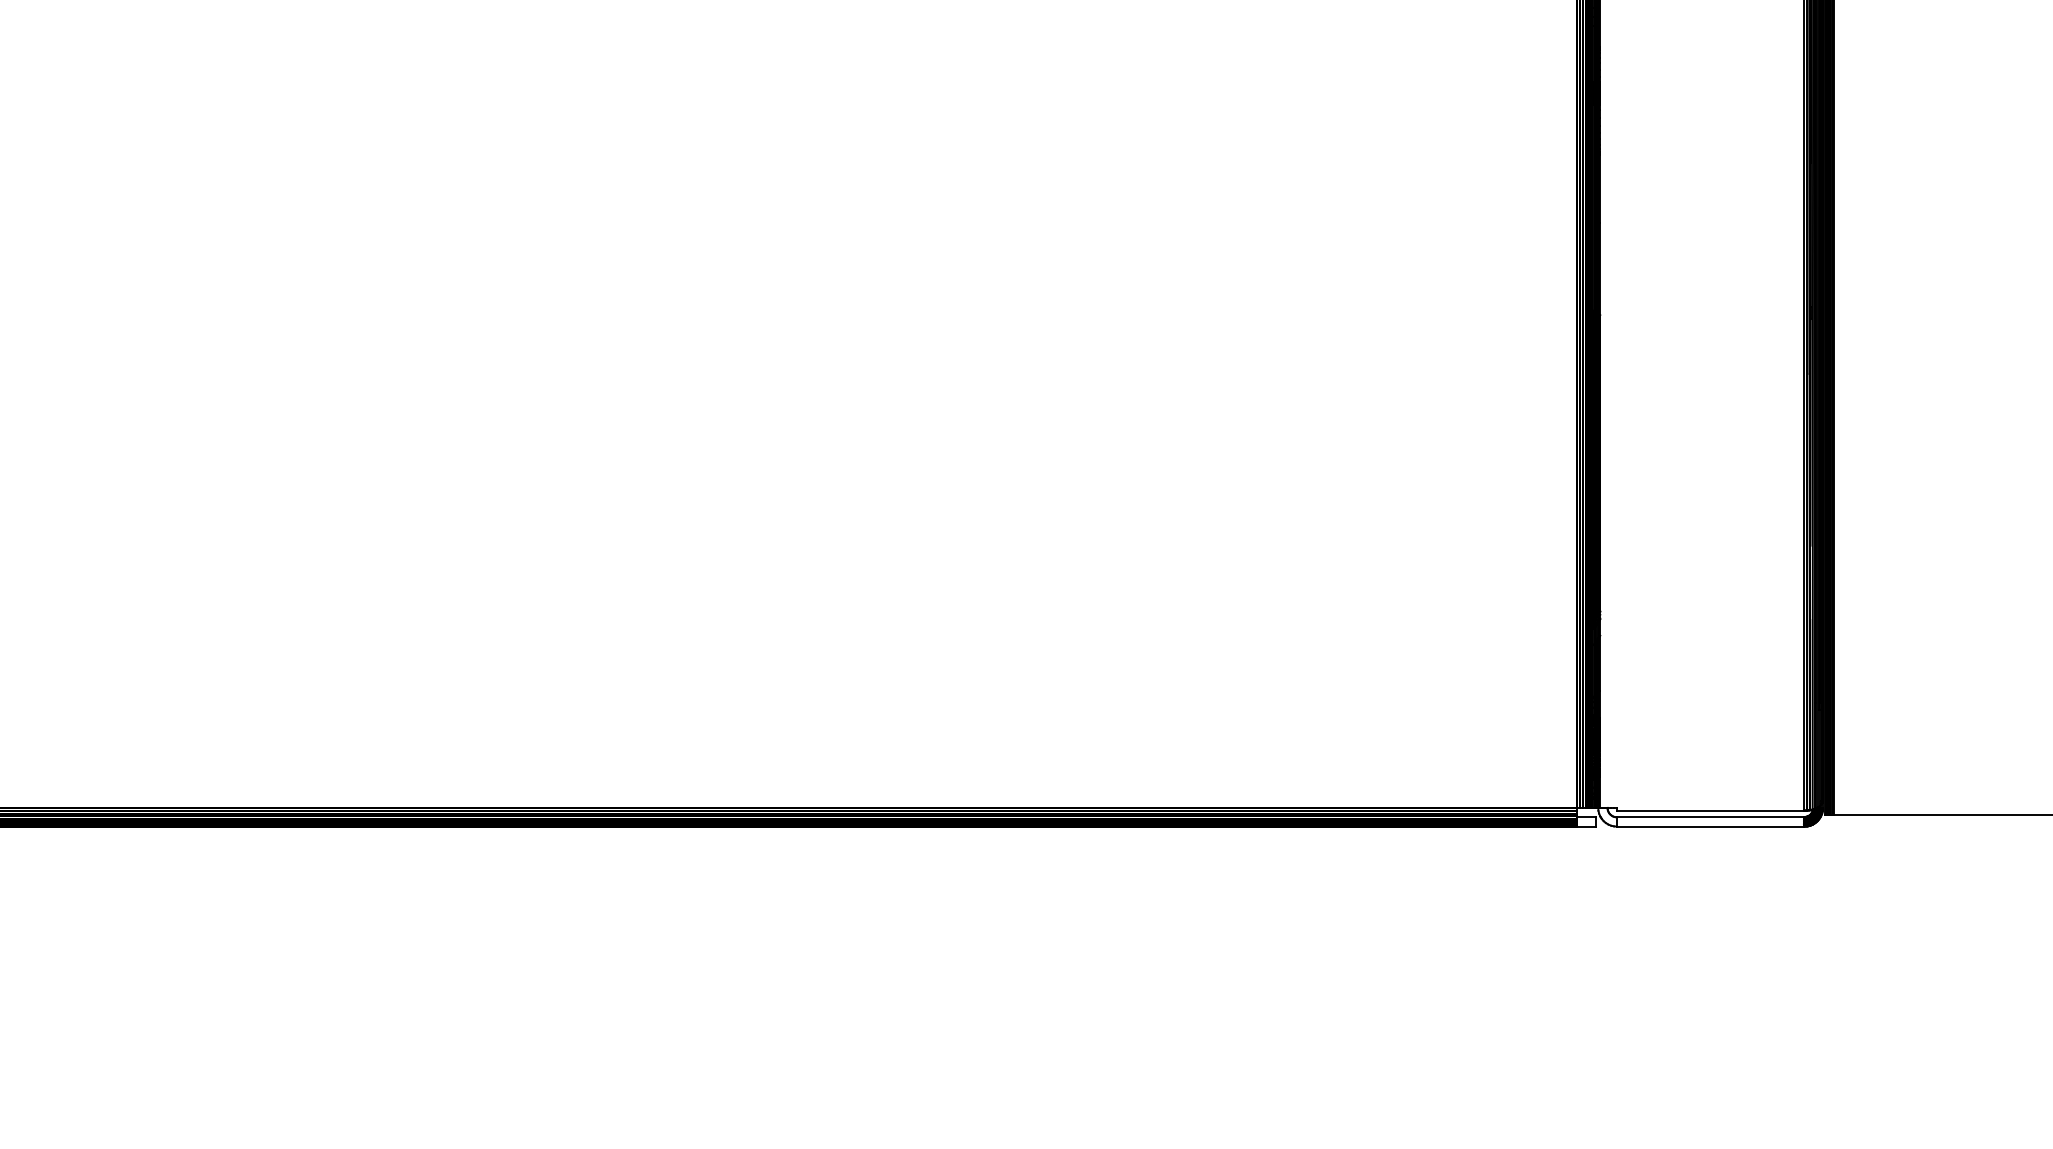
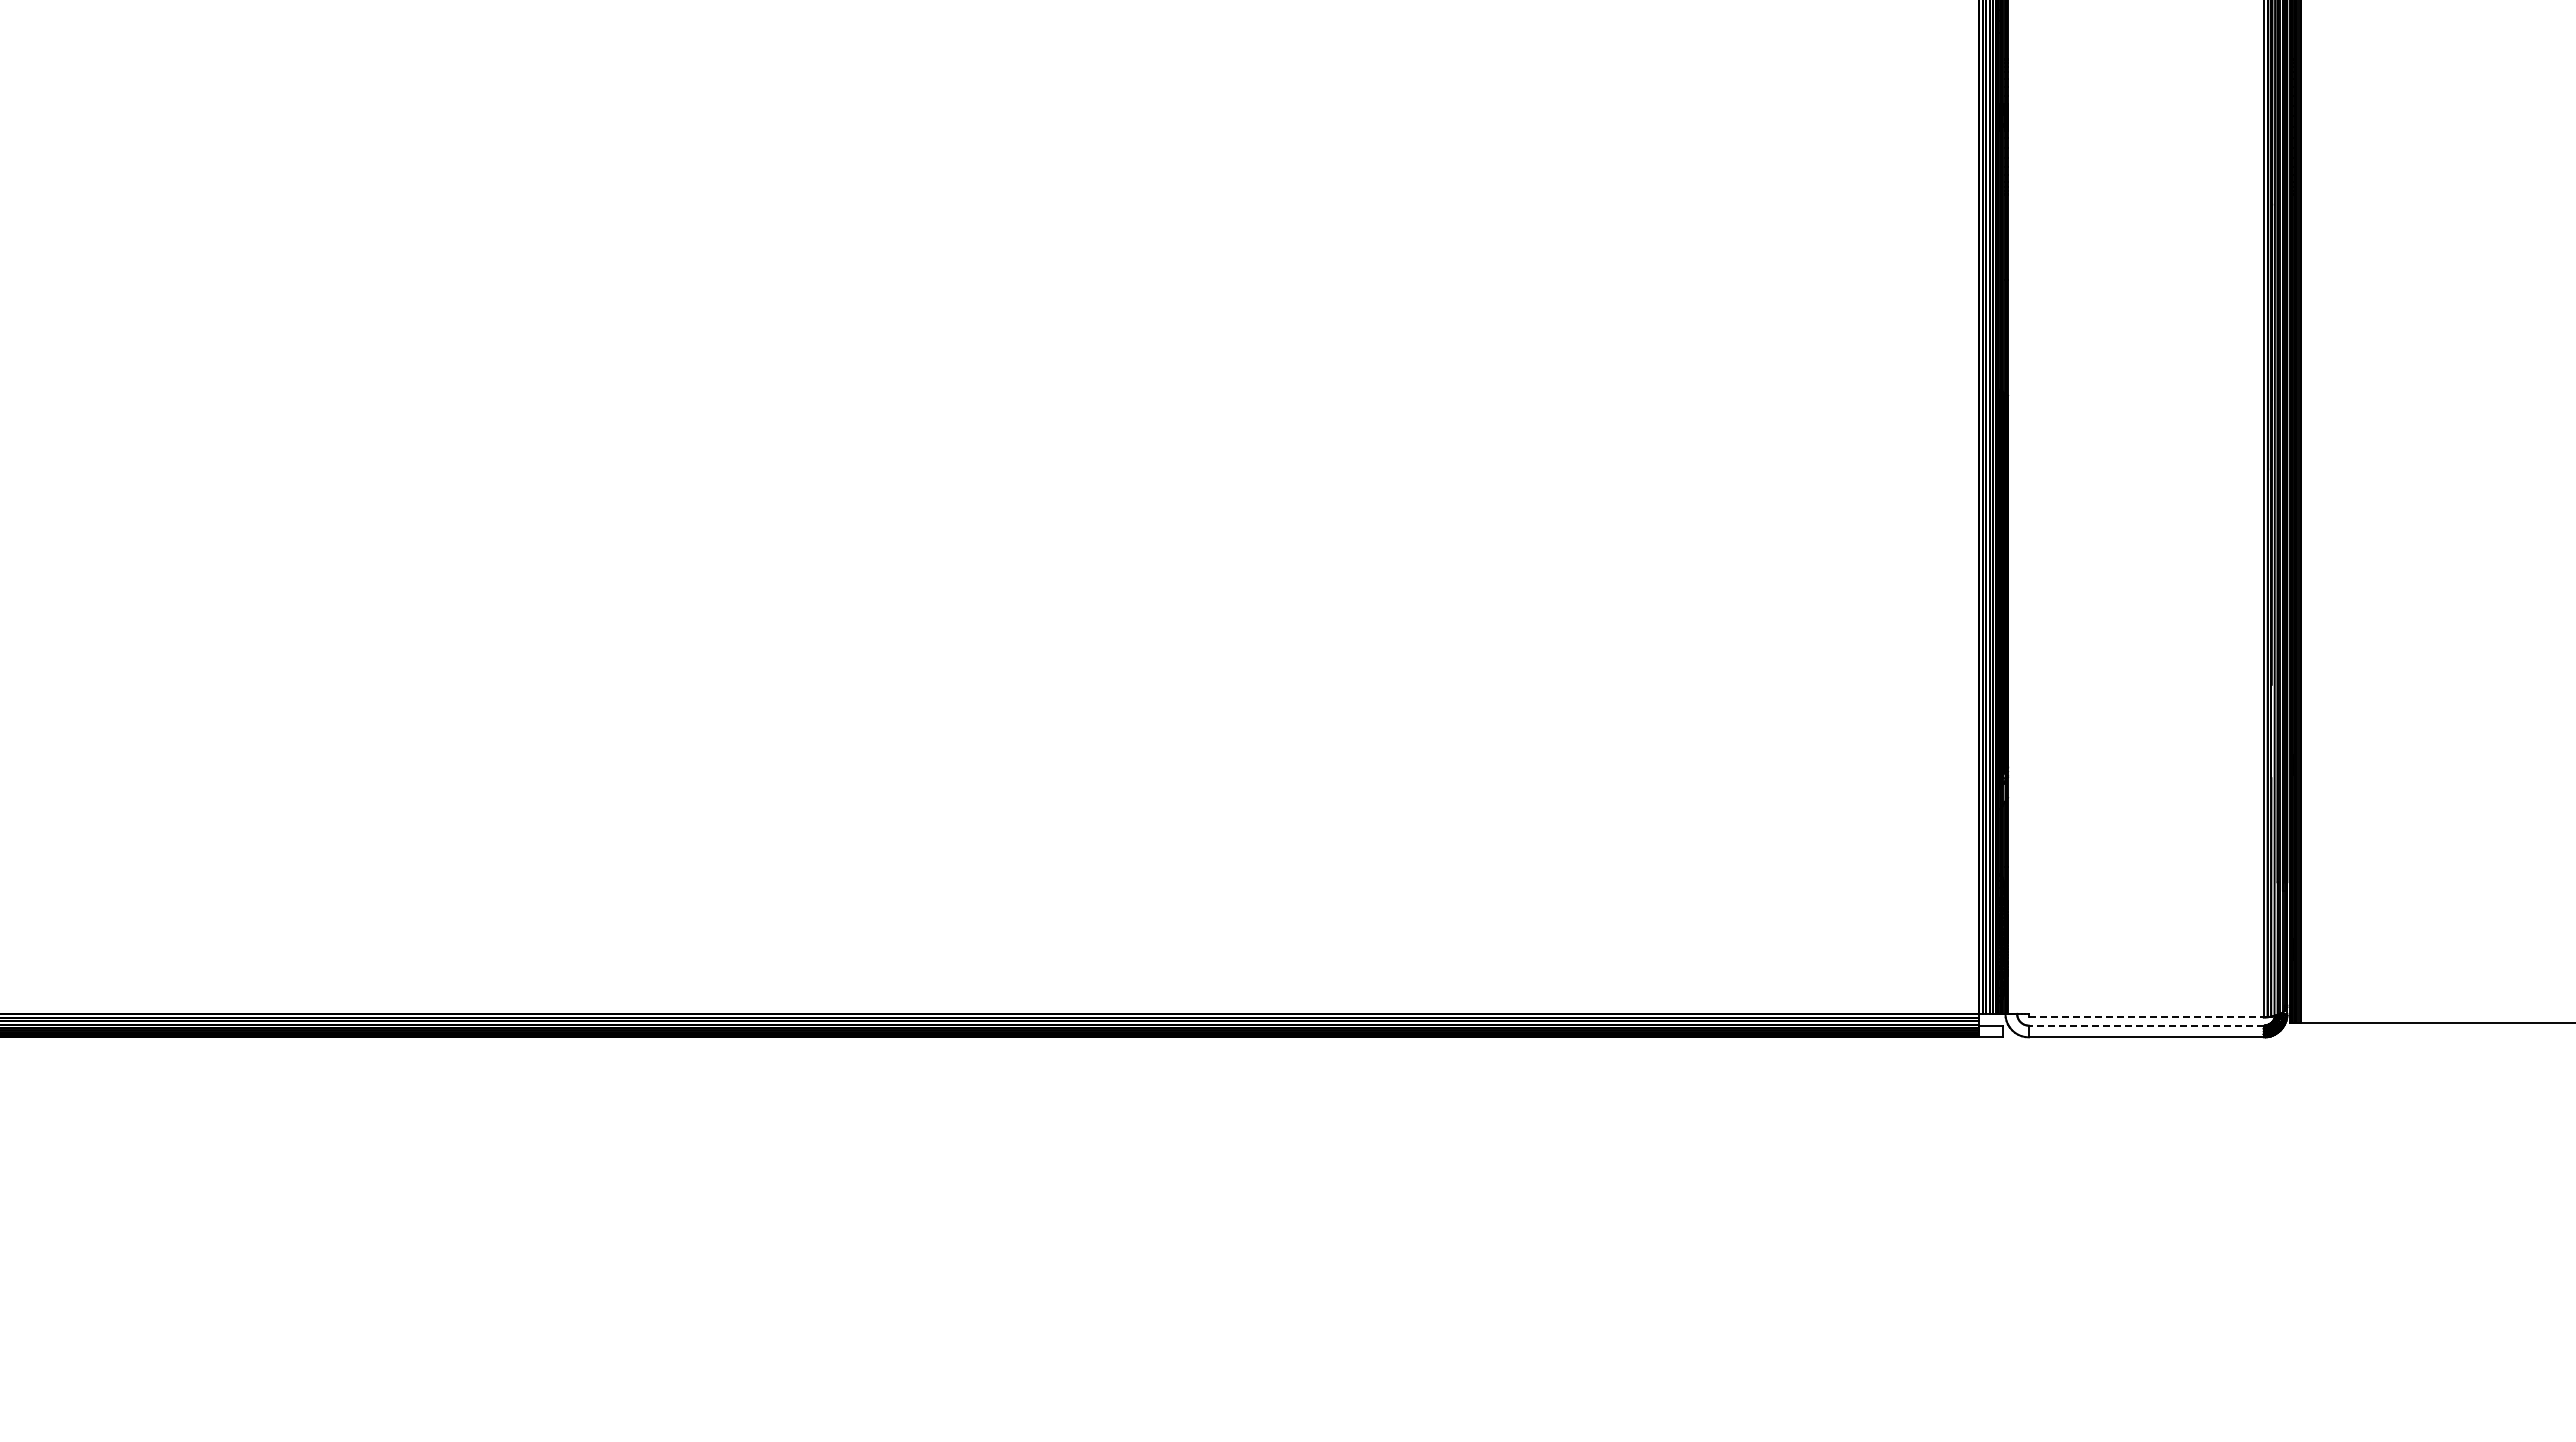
line: (1710, 810) -> (2146, 1017), solid -> dashed
line: (1709, 817) -> (2145, 1025), solid -> dashed

